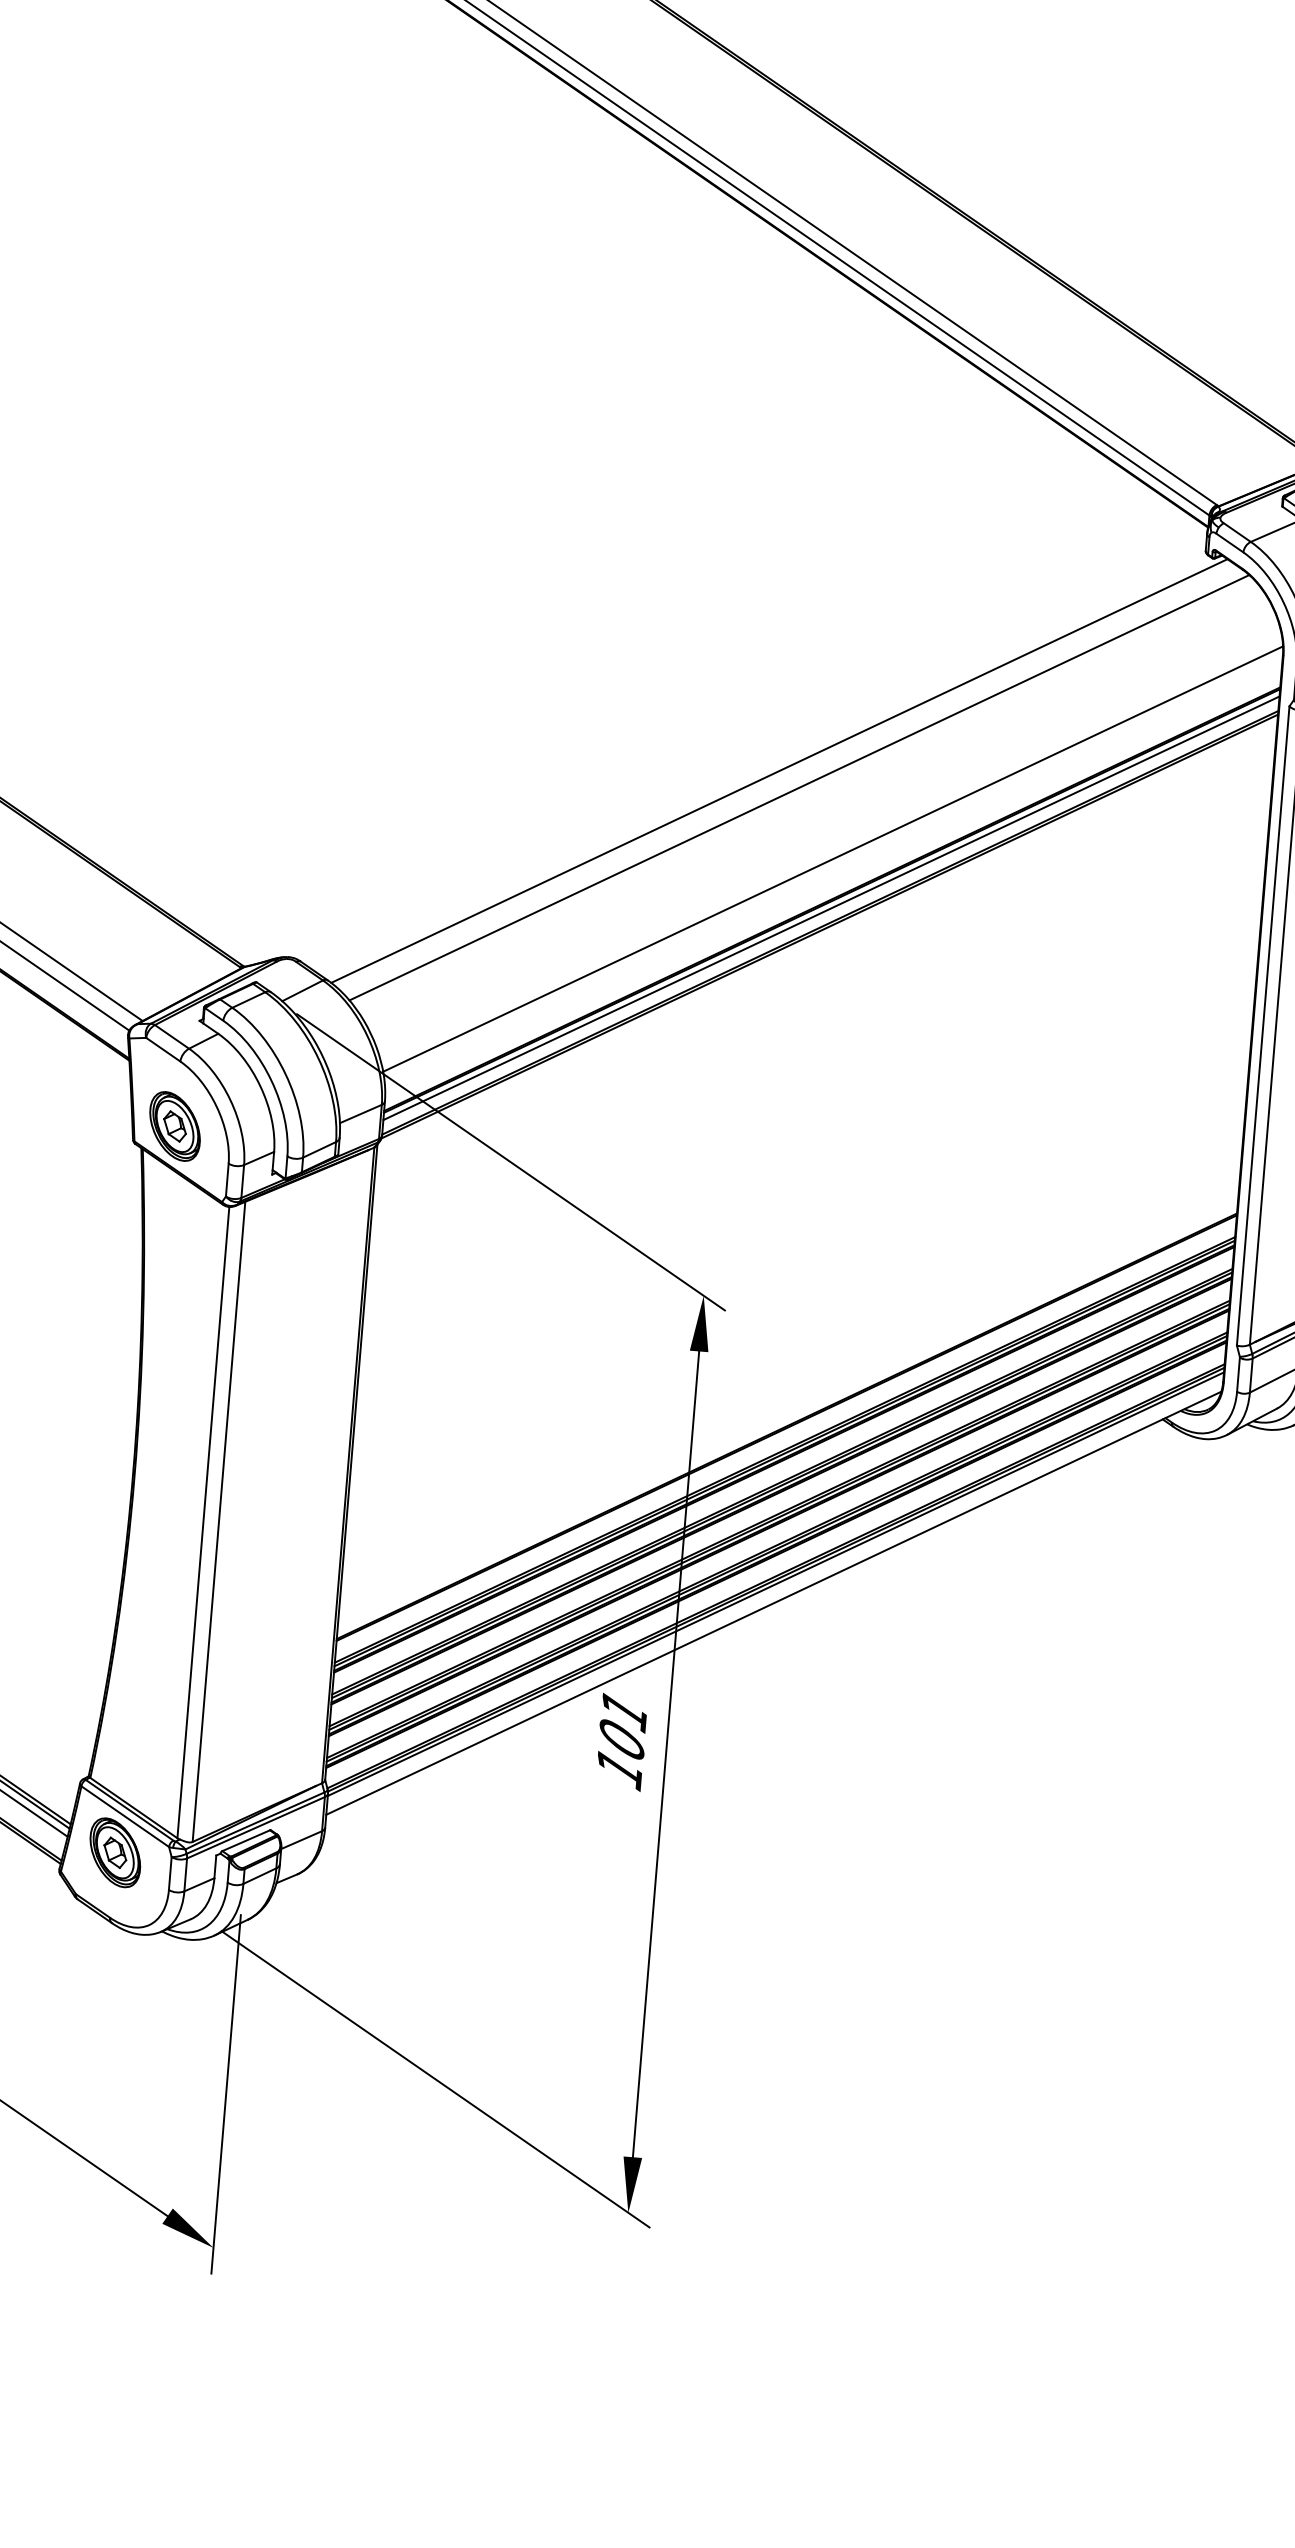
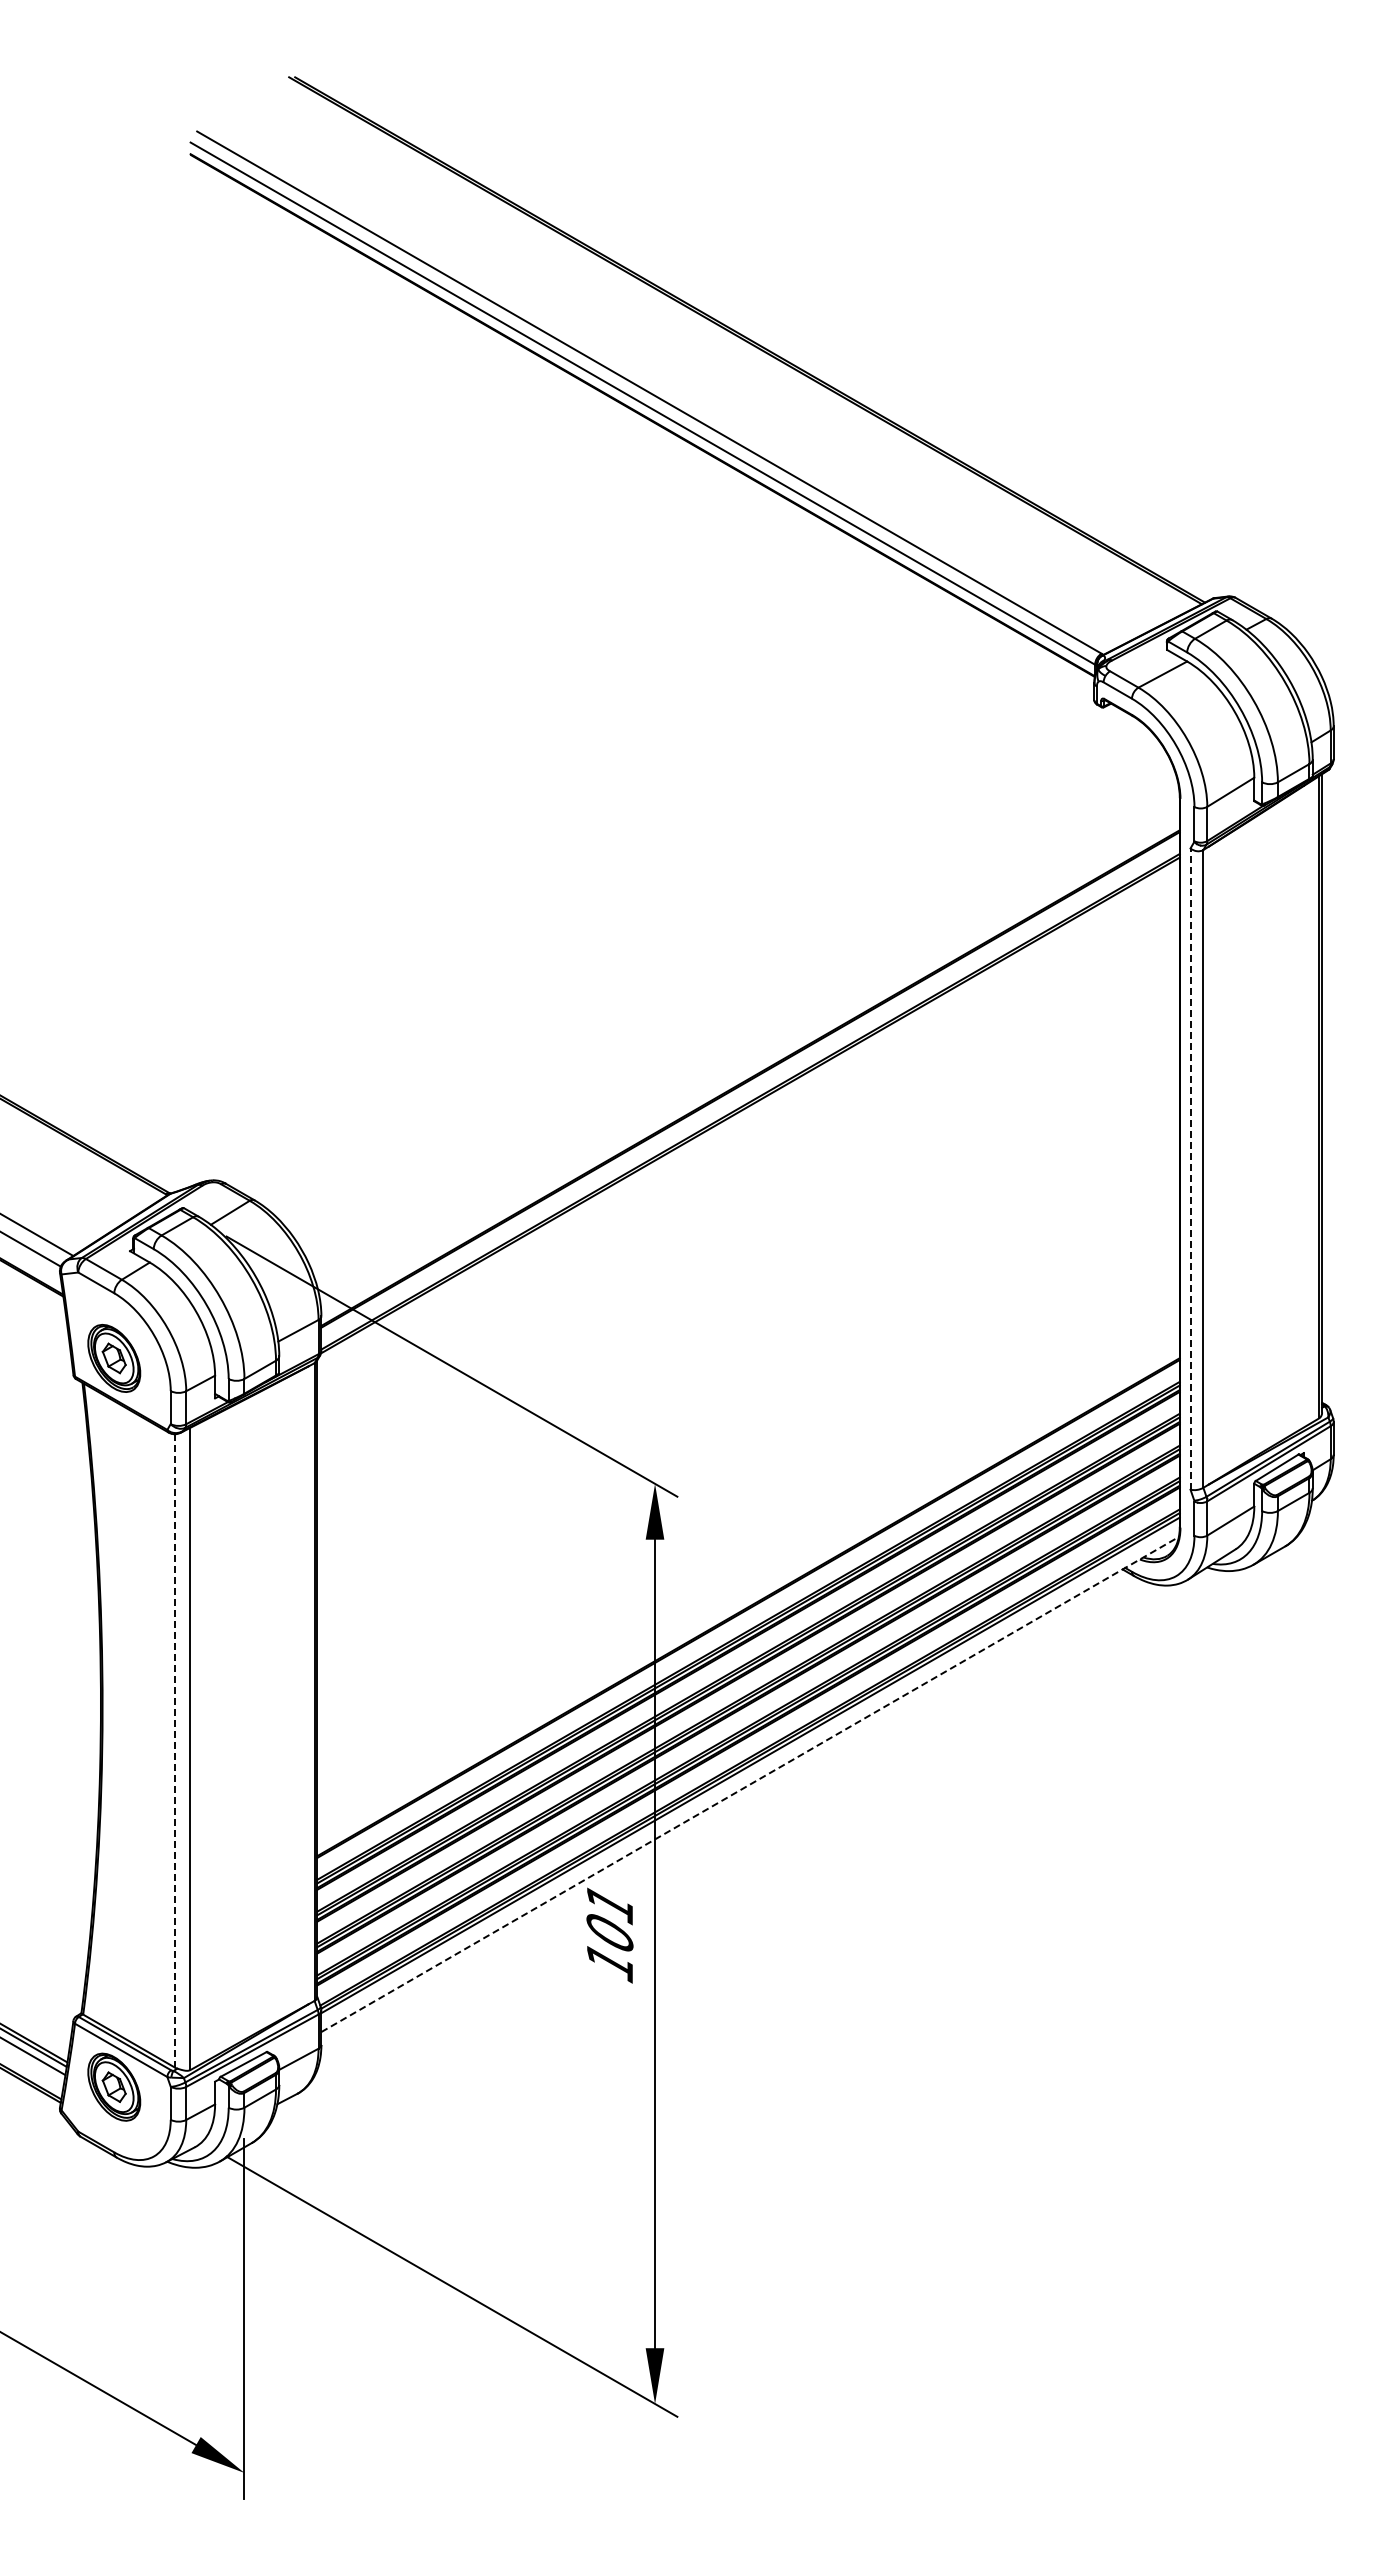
line: (779, 770) -> (687, 954), removed
line: (799, 787) -> (708, 969), removed
line: (833, 858) -> (748, 1037), removed
line: (831, 907) -> (750, 1086), removed
line: (1263, 1026) -> (1190, 1169), solid -> dashed
line: (202, 1522) -> (174, 1750), solid -> dashed
line: (774, 1603) -> (750, 1784), solid -> dashed

